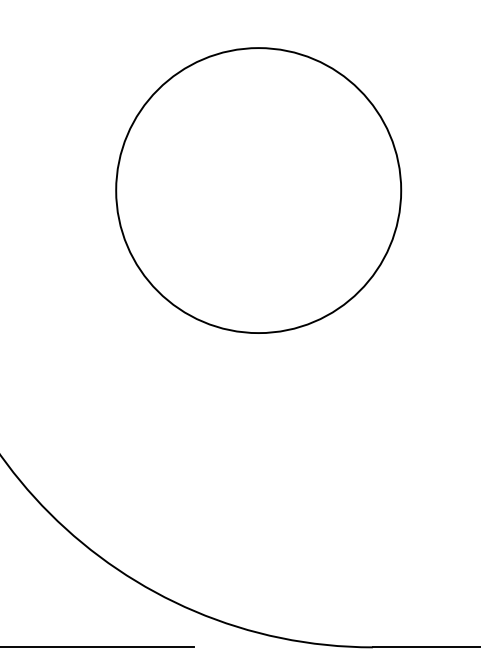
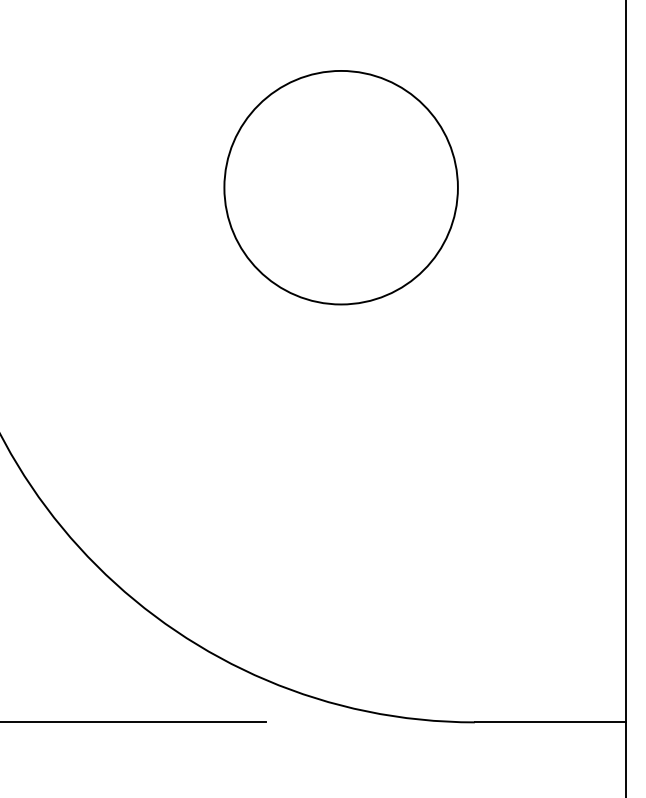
circle: (258, 190) -> (340, 187), size x0.7

